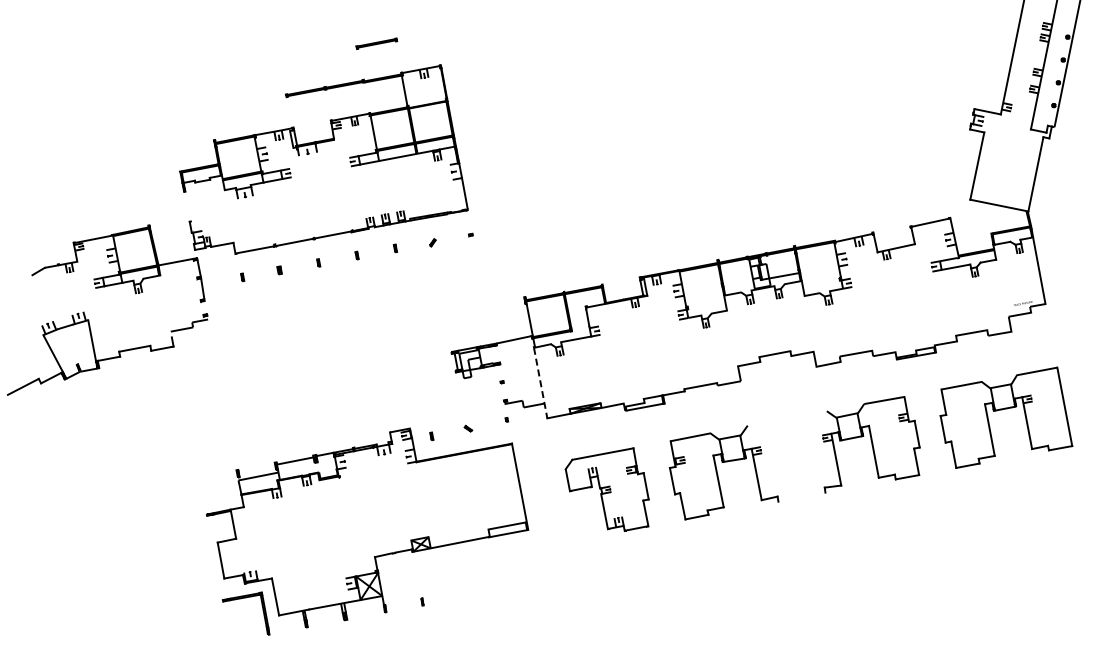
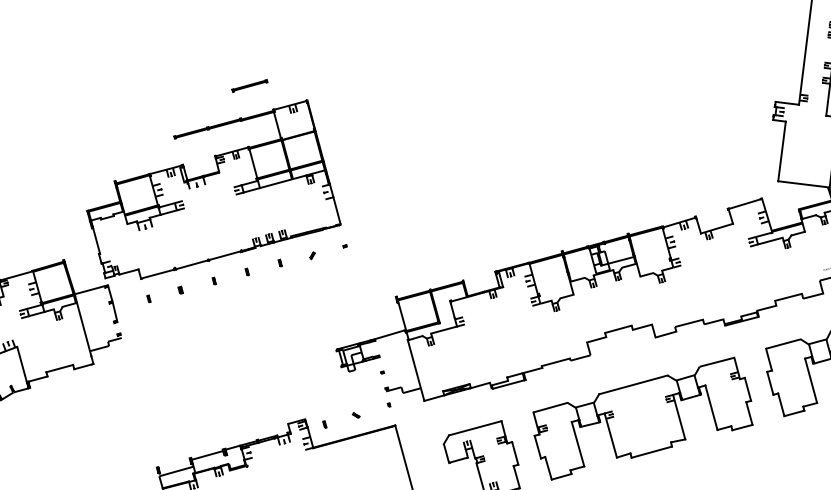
line: (187, 206) -> (95, 240), added
line: (165, 306) -> (83, 329), added
line: (540, 383) -> (415, 371), dashed -> solid
line: (786, 418) -> (632, 384), added
line: (801, 496) -> (651, 451), added

